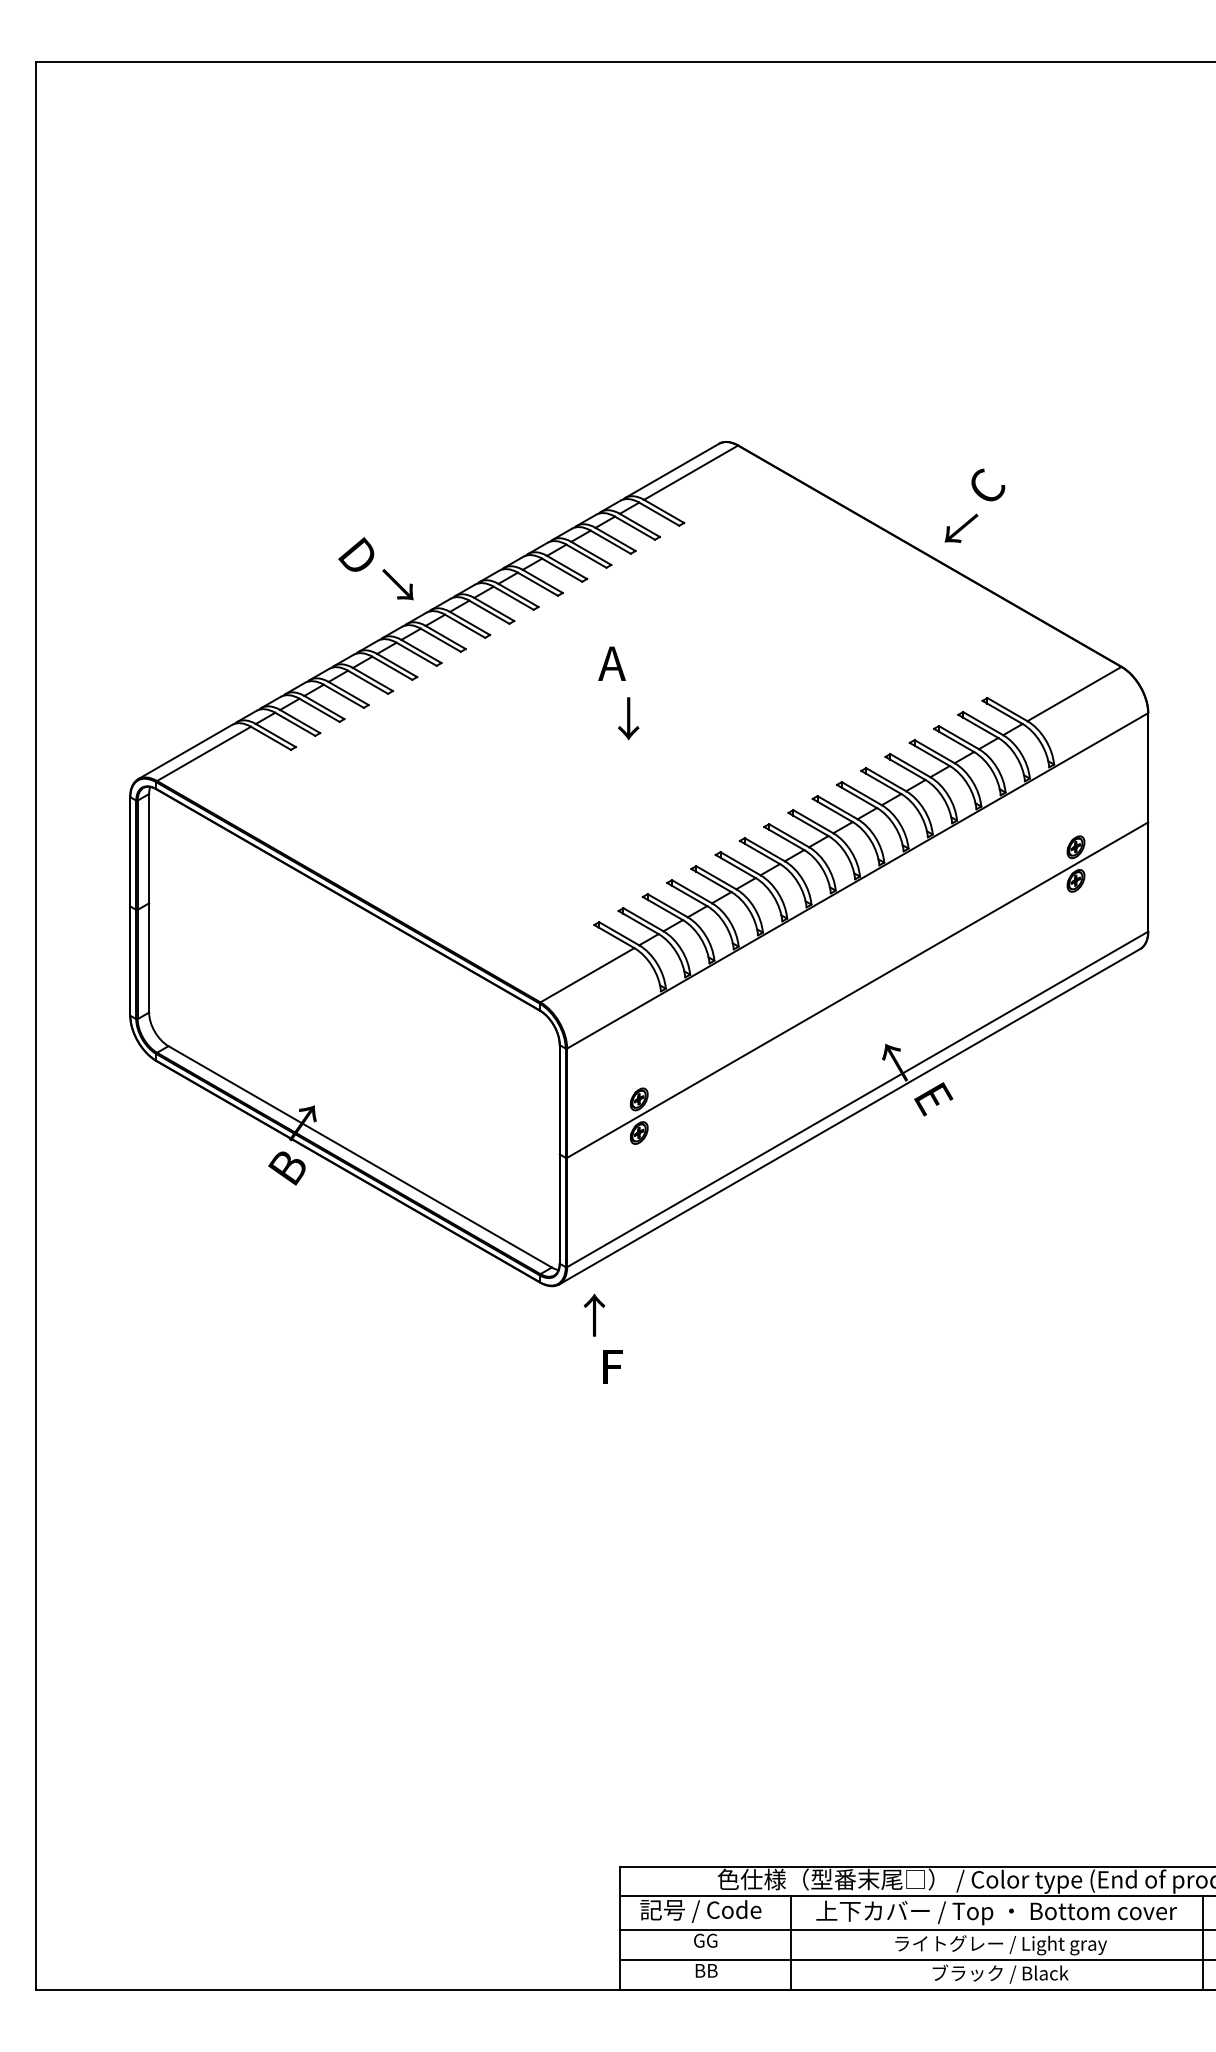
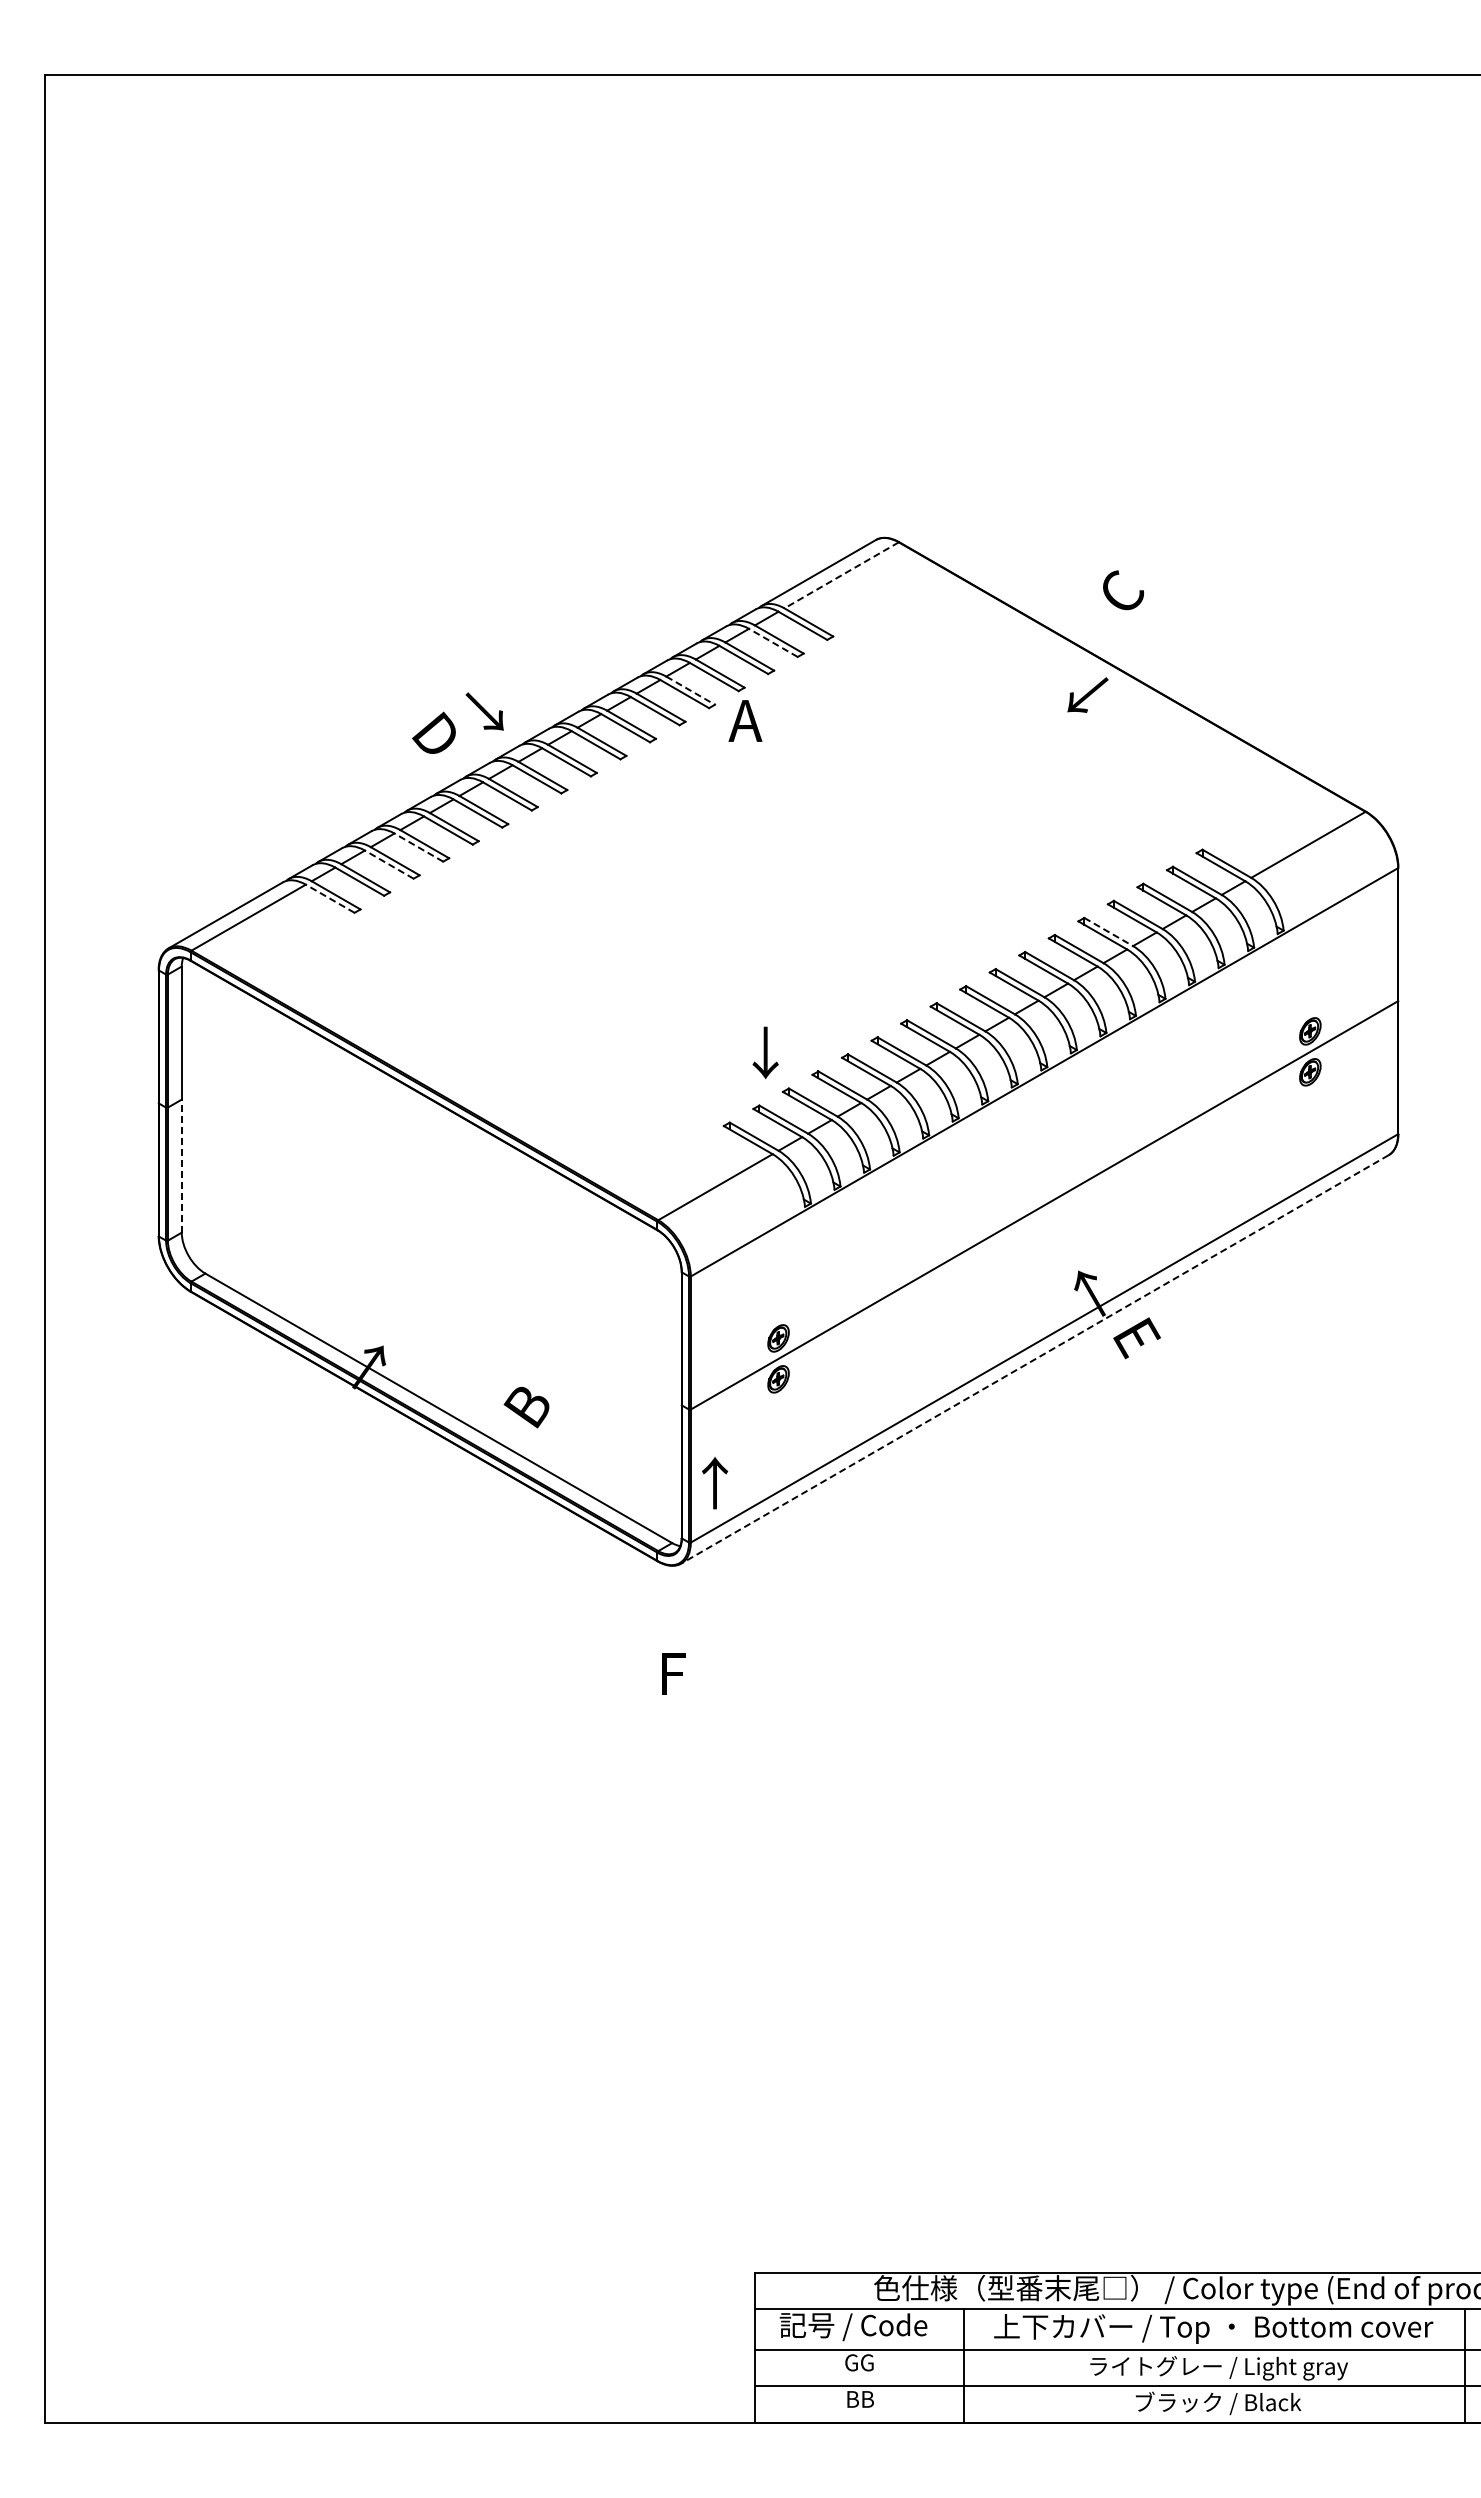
line: (690, 472) -> (841, 575), solid -> dashed
text: (988, 485) -> (1123, 590), moved
line: (634, 527) -> (772, 642), solid -> dashed
text: (961, 527) -> (1087, 694), moved
text: (355, 554) -> (433, 732), moved
line: (567, 567) -> (691, 690), solid -> dashed
text: (612, 663) -> (745, 720), moved
line: (343, 696) -> (418, 847), solid -> dashed
line: (318, 710) -> (388, 864), solid -> dashed
text: (628, 718) -> (765, 1052), moved
line: (270, 738) -> (329, 898), solid -> dashed
line: (911, 766) -> (1109, 932), solid -> dashed
line: (148, 958) -> (181, 1166), solid -> dashed
line: (849, 1116) -> (1034, 1359), solid -> dashed
text: (286, 1168) -> (526, 1407), moved
text: (594, 1315) -> (715, 1483), moved
text: (612, 1366) -> (673, 1673), moved

